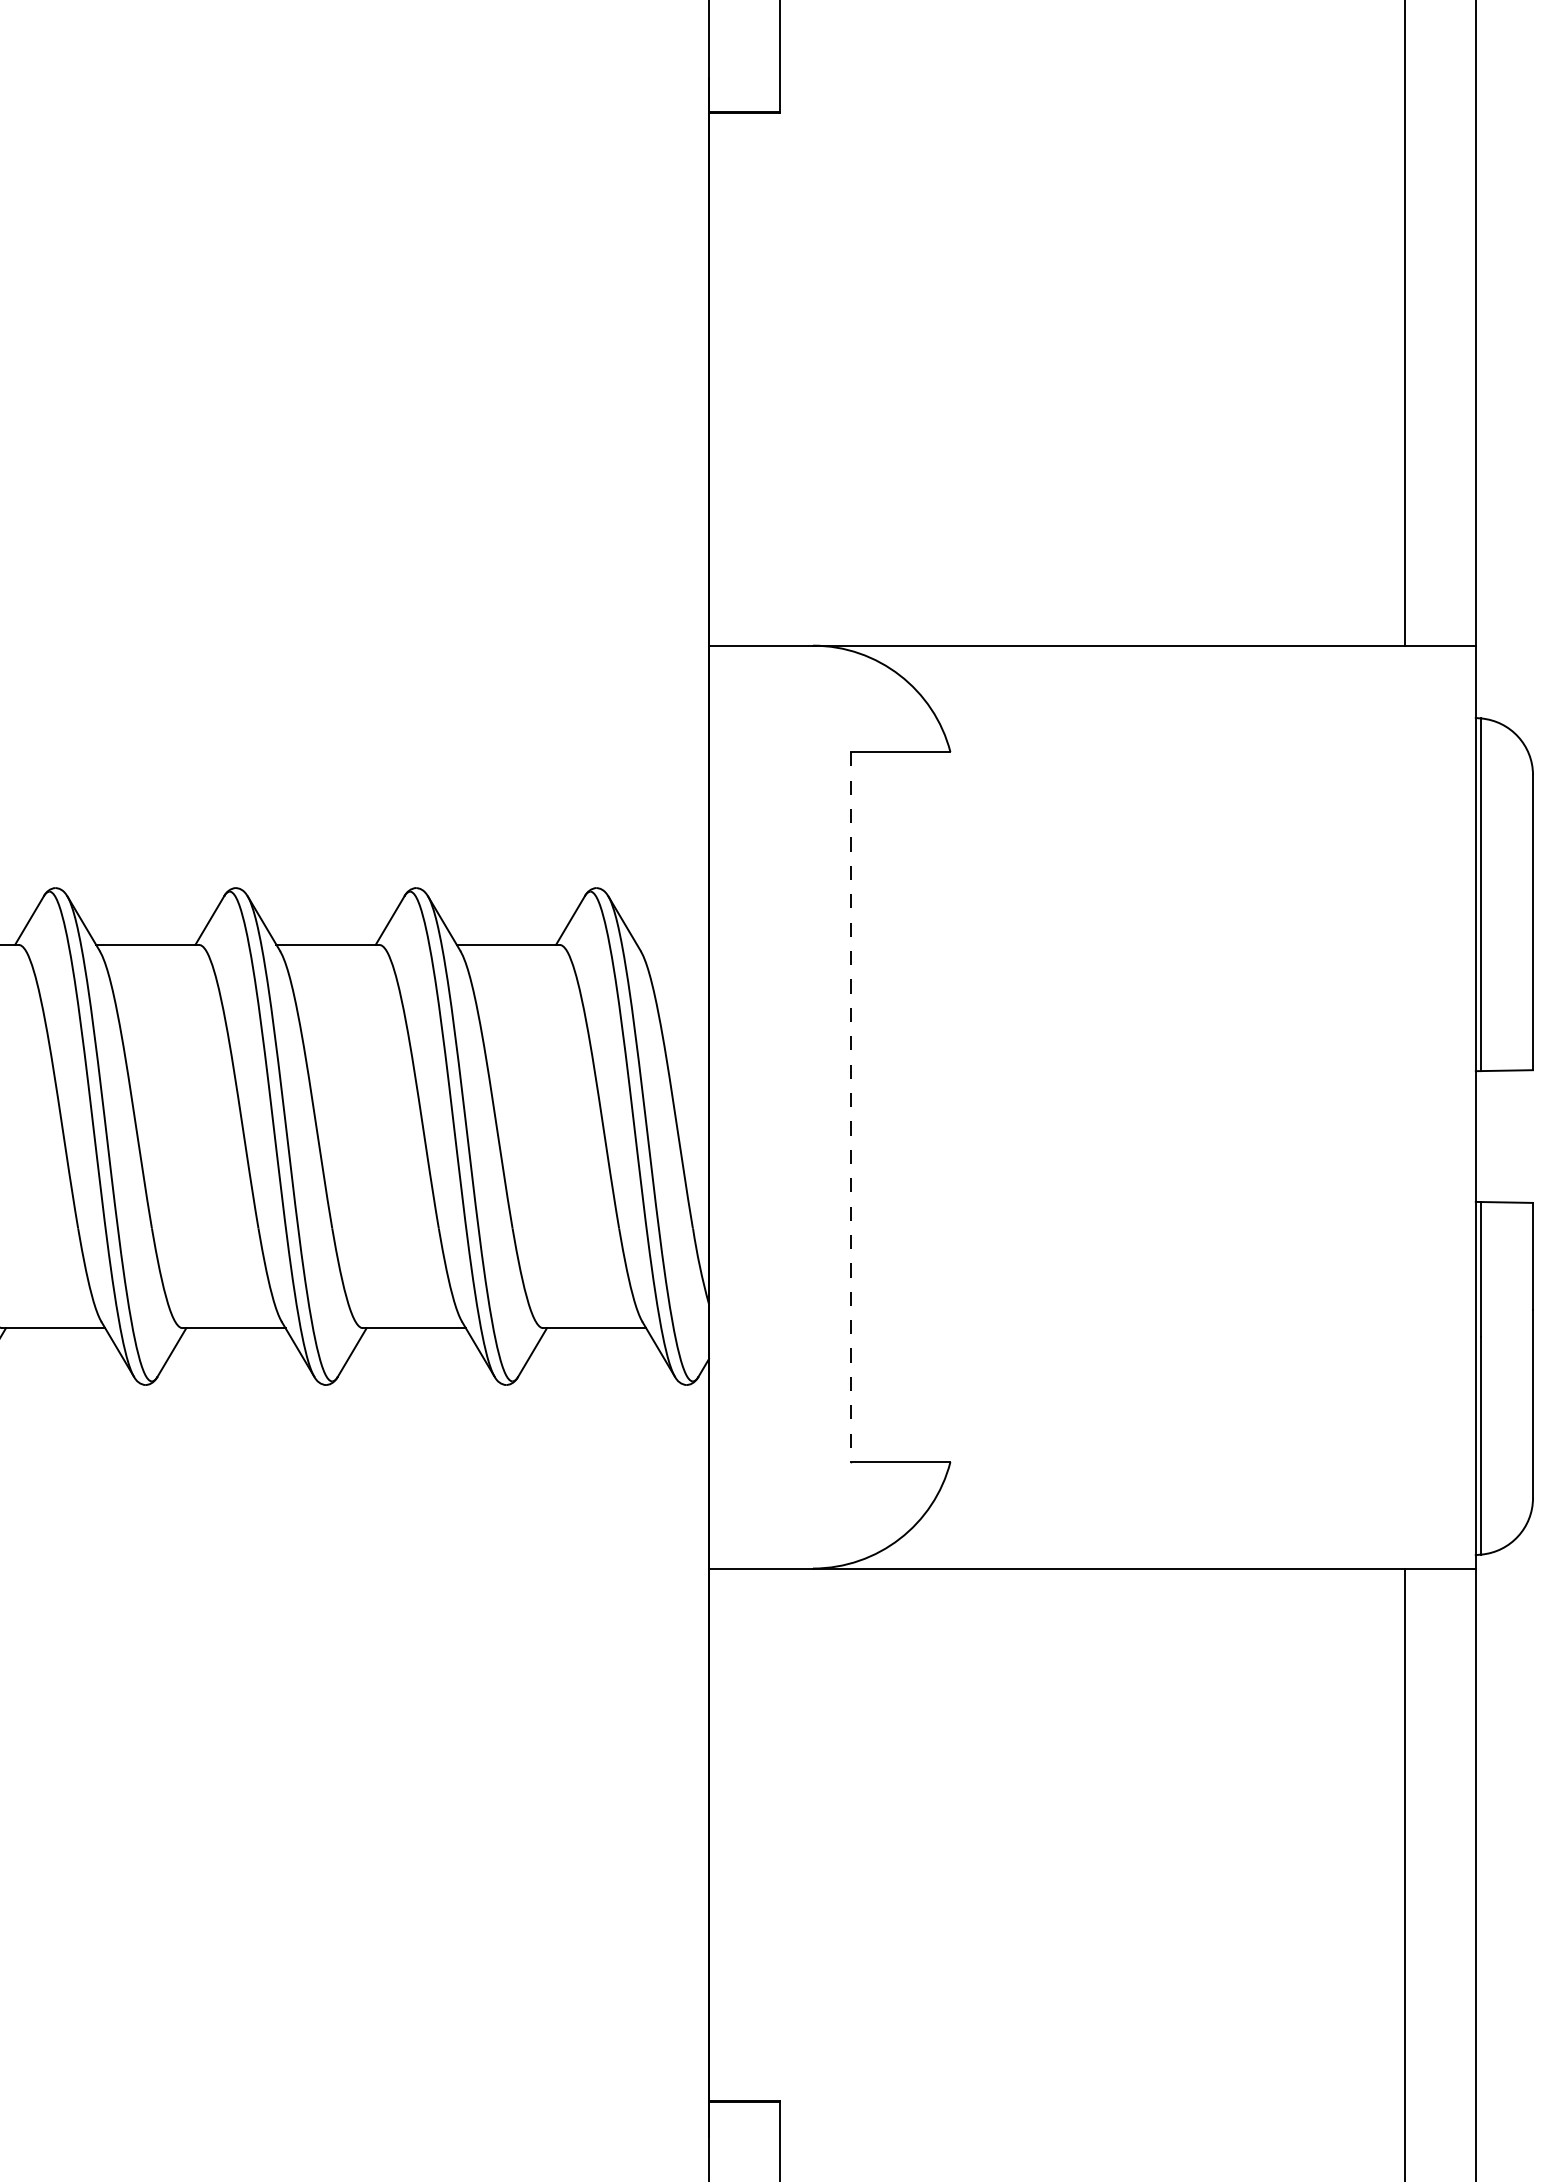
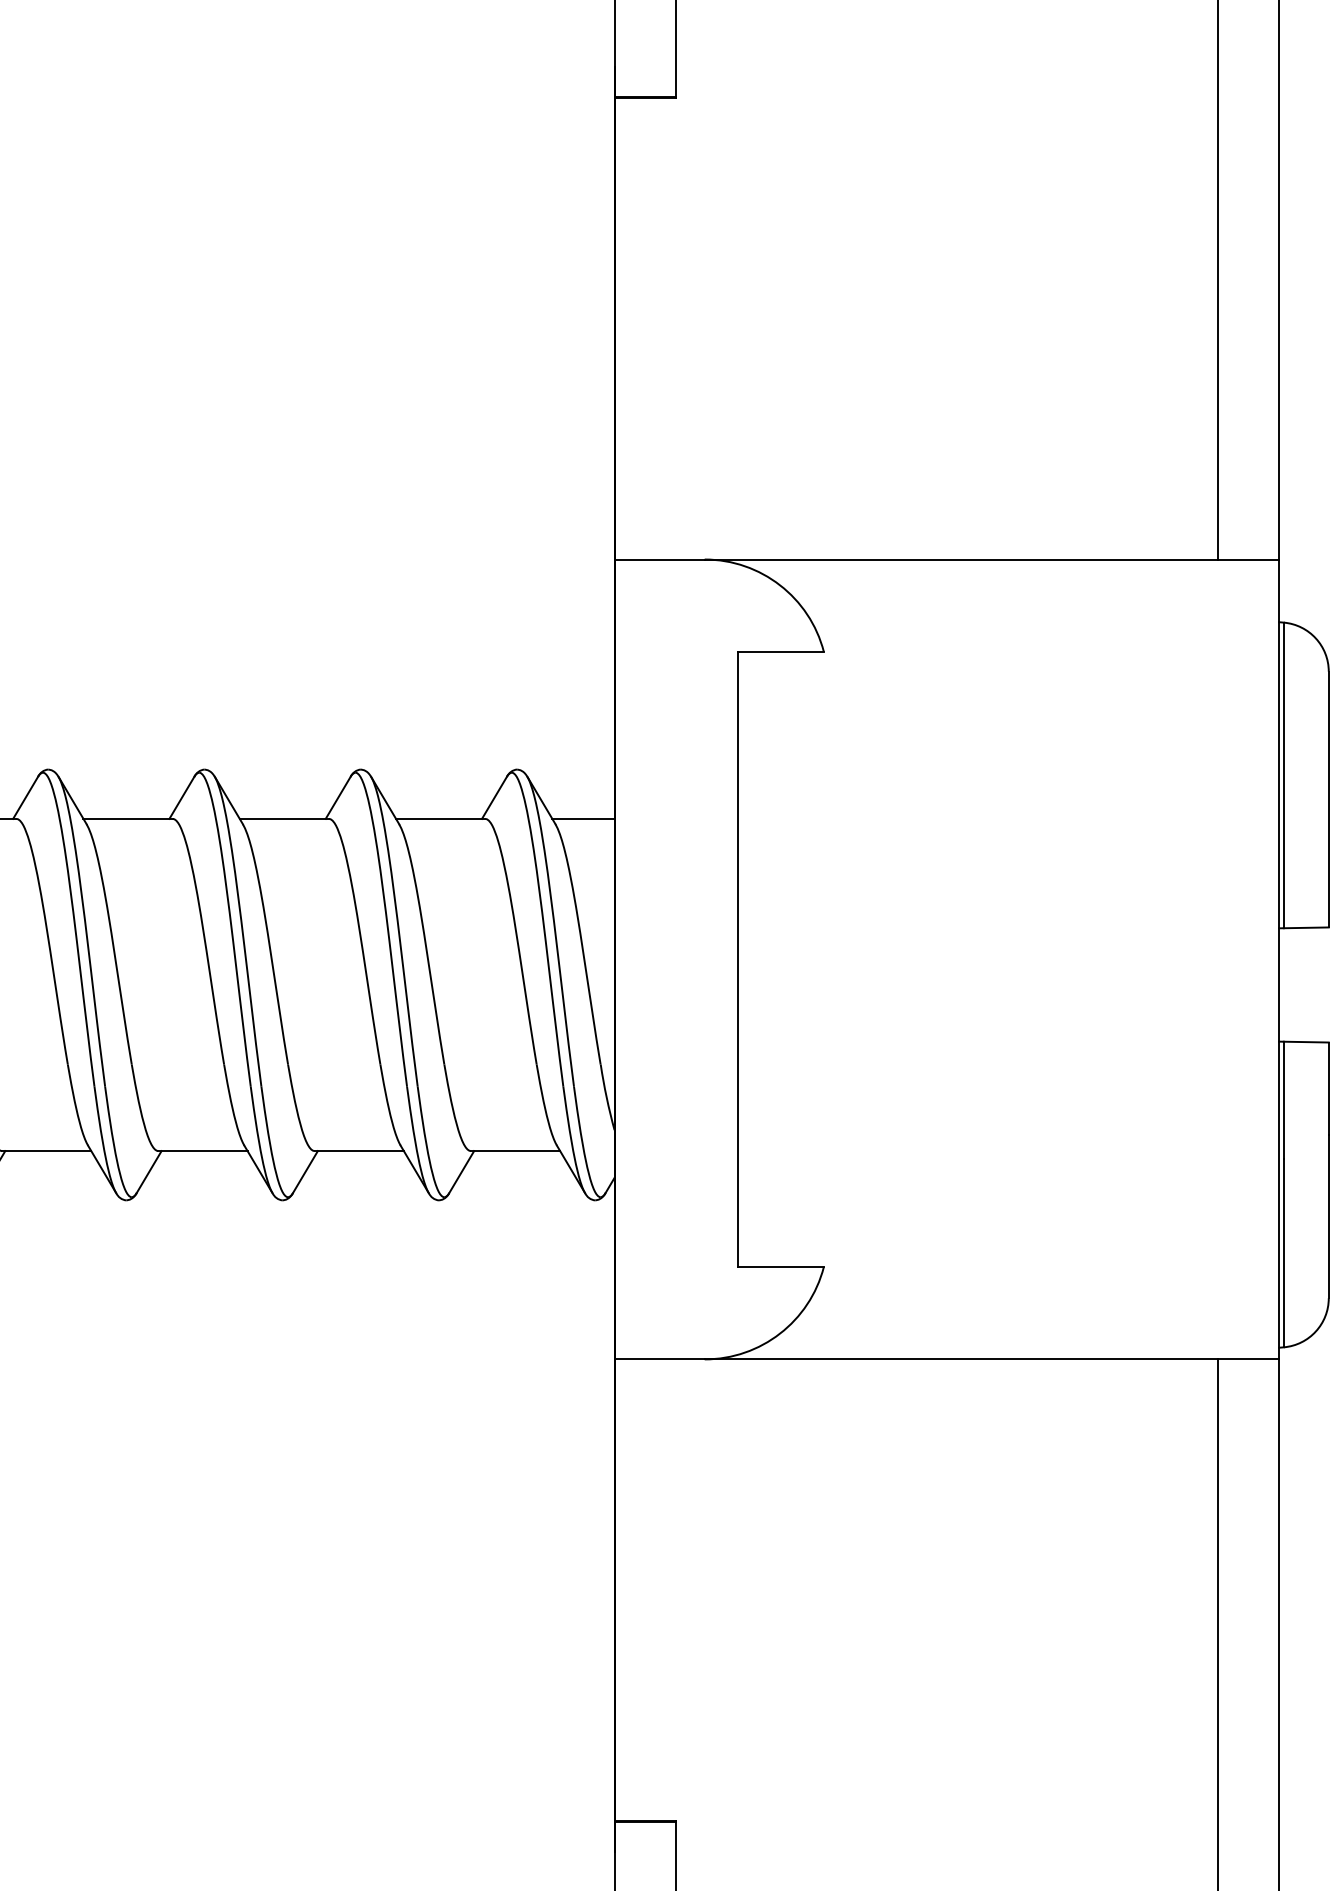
line: (673, 944) -> (583, 818), added
line: (850, 1107) -> (737, 959), dashed -> solid

